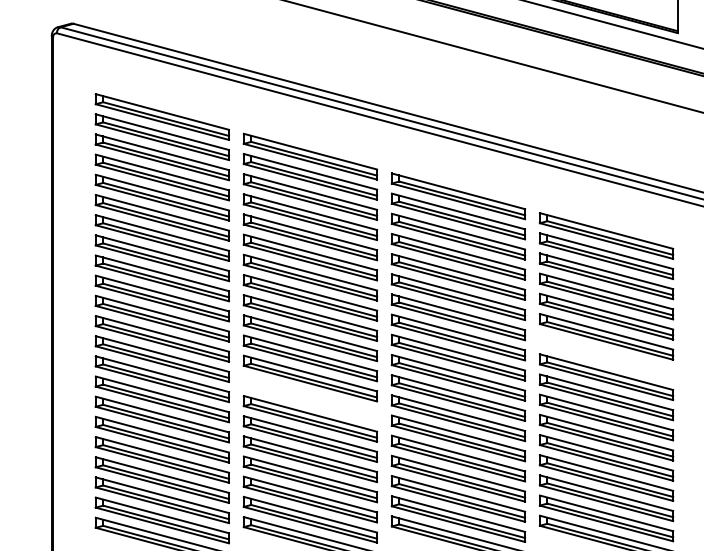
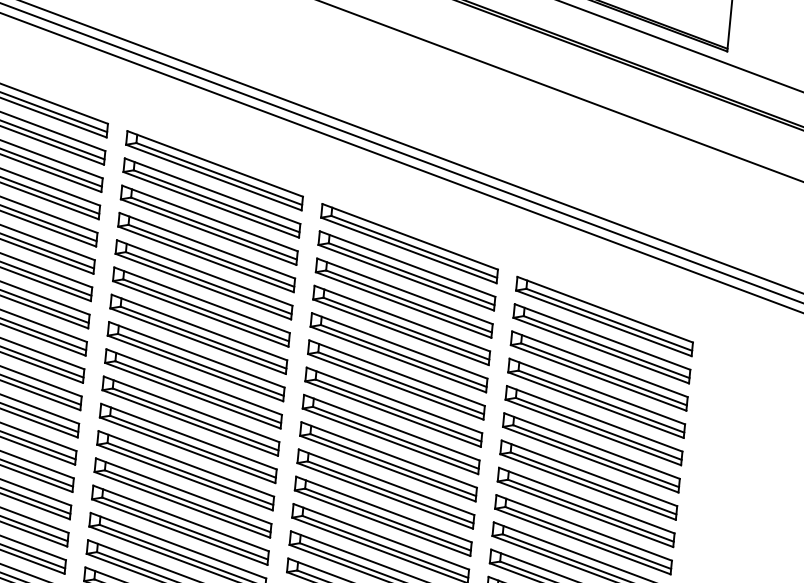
part: (606, 356) -> (588, 479), added
part: (310, 398) -> (183, 497), added

